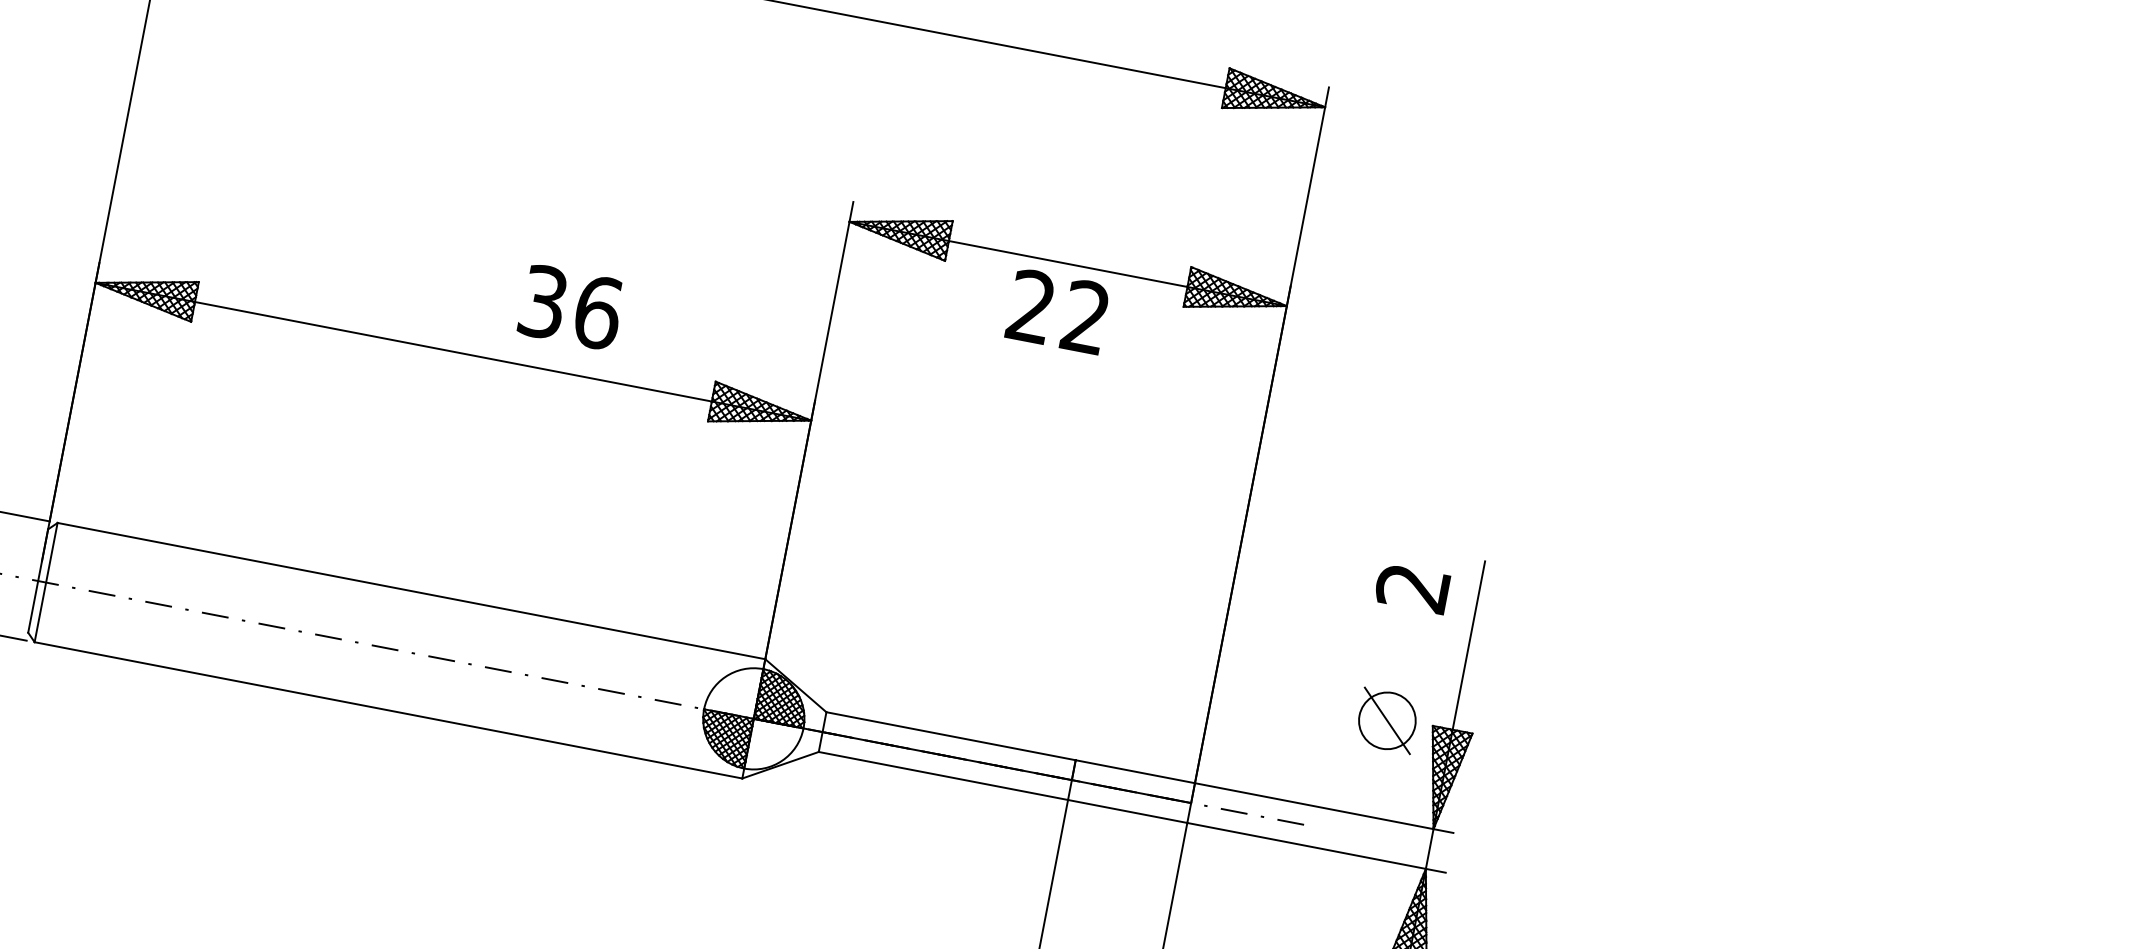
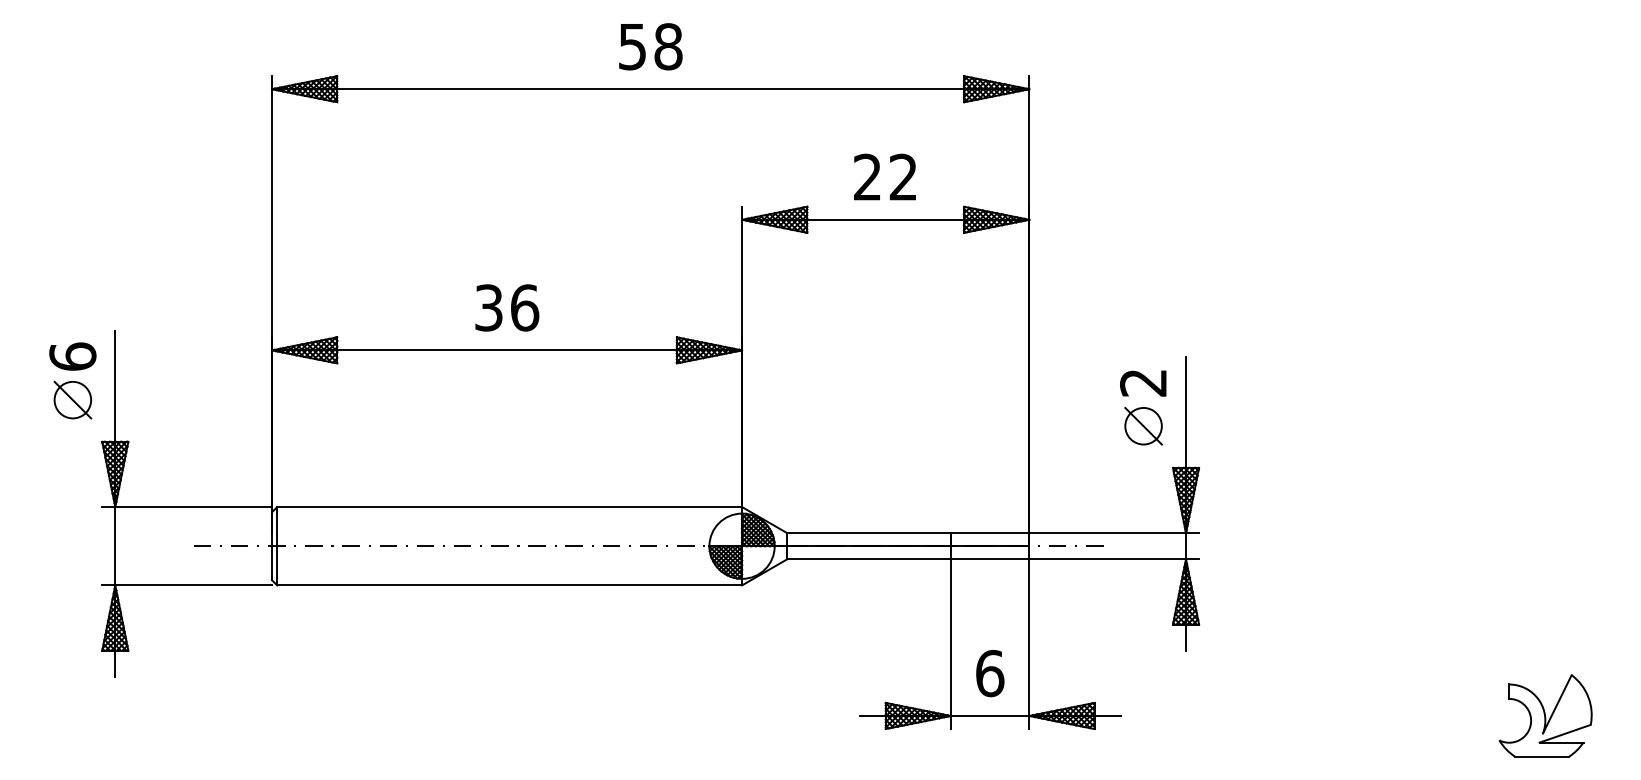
text: (571, 306) -> (507, 307), moved
text: (1057, 310) -> (884, 176), moved
part: (1387, 719) -> (1143, 425), moved

